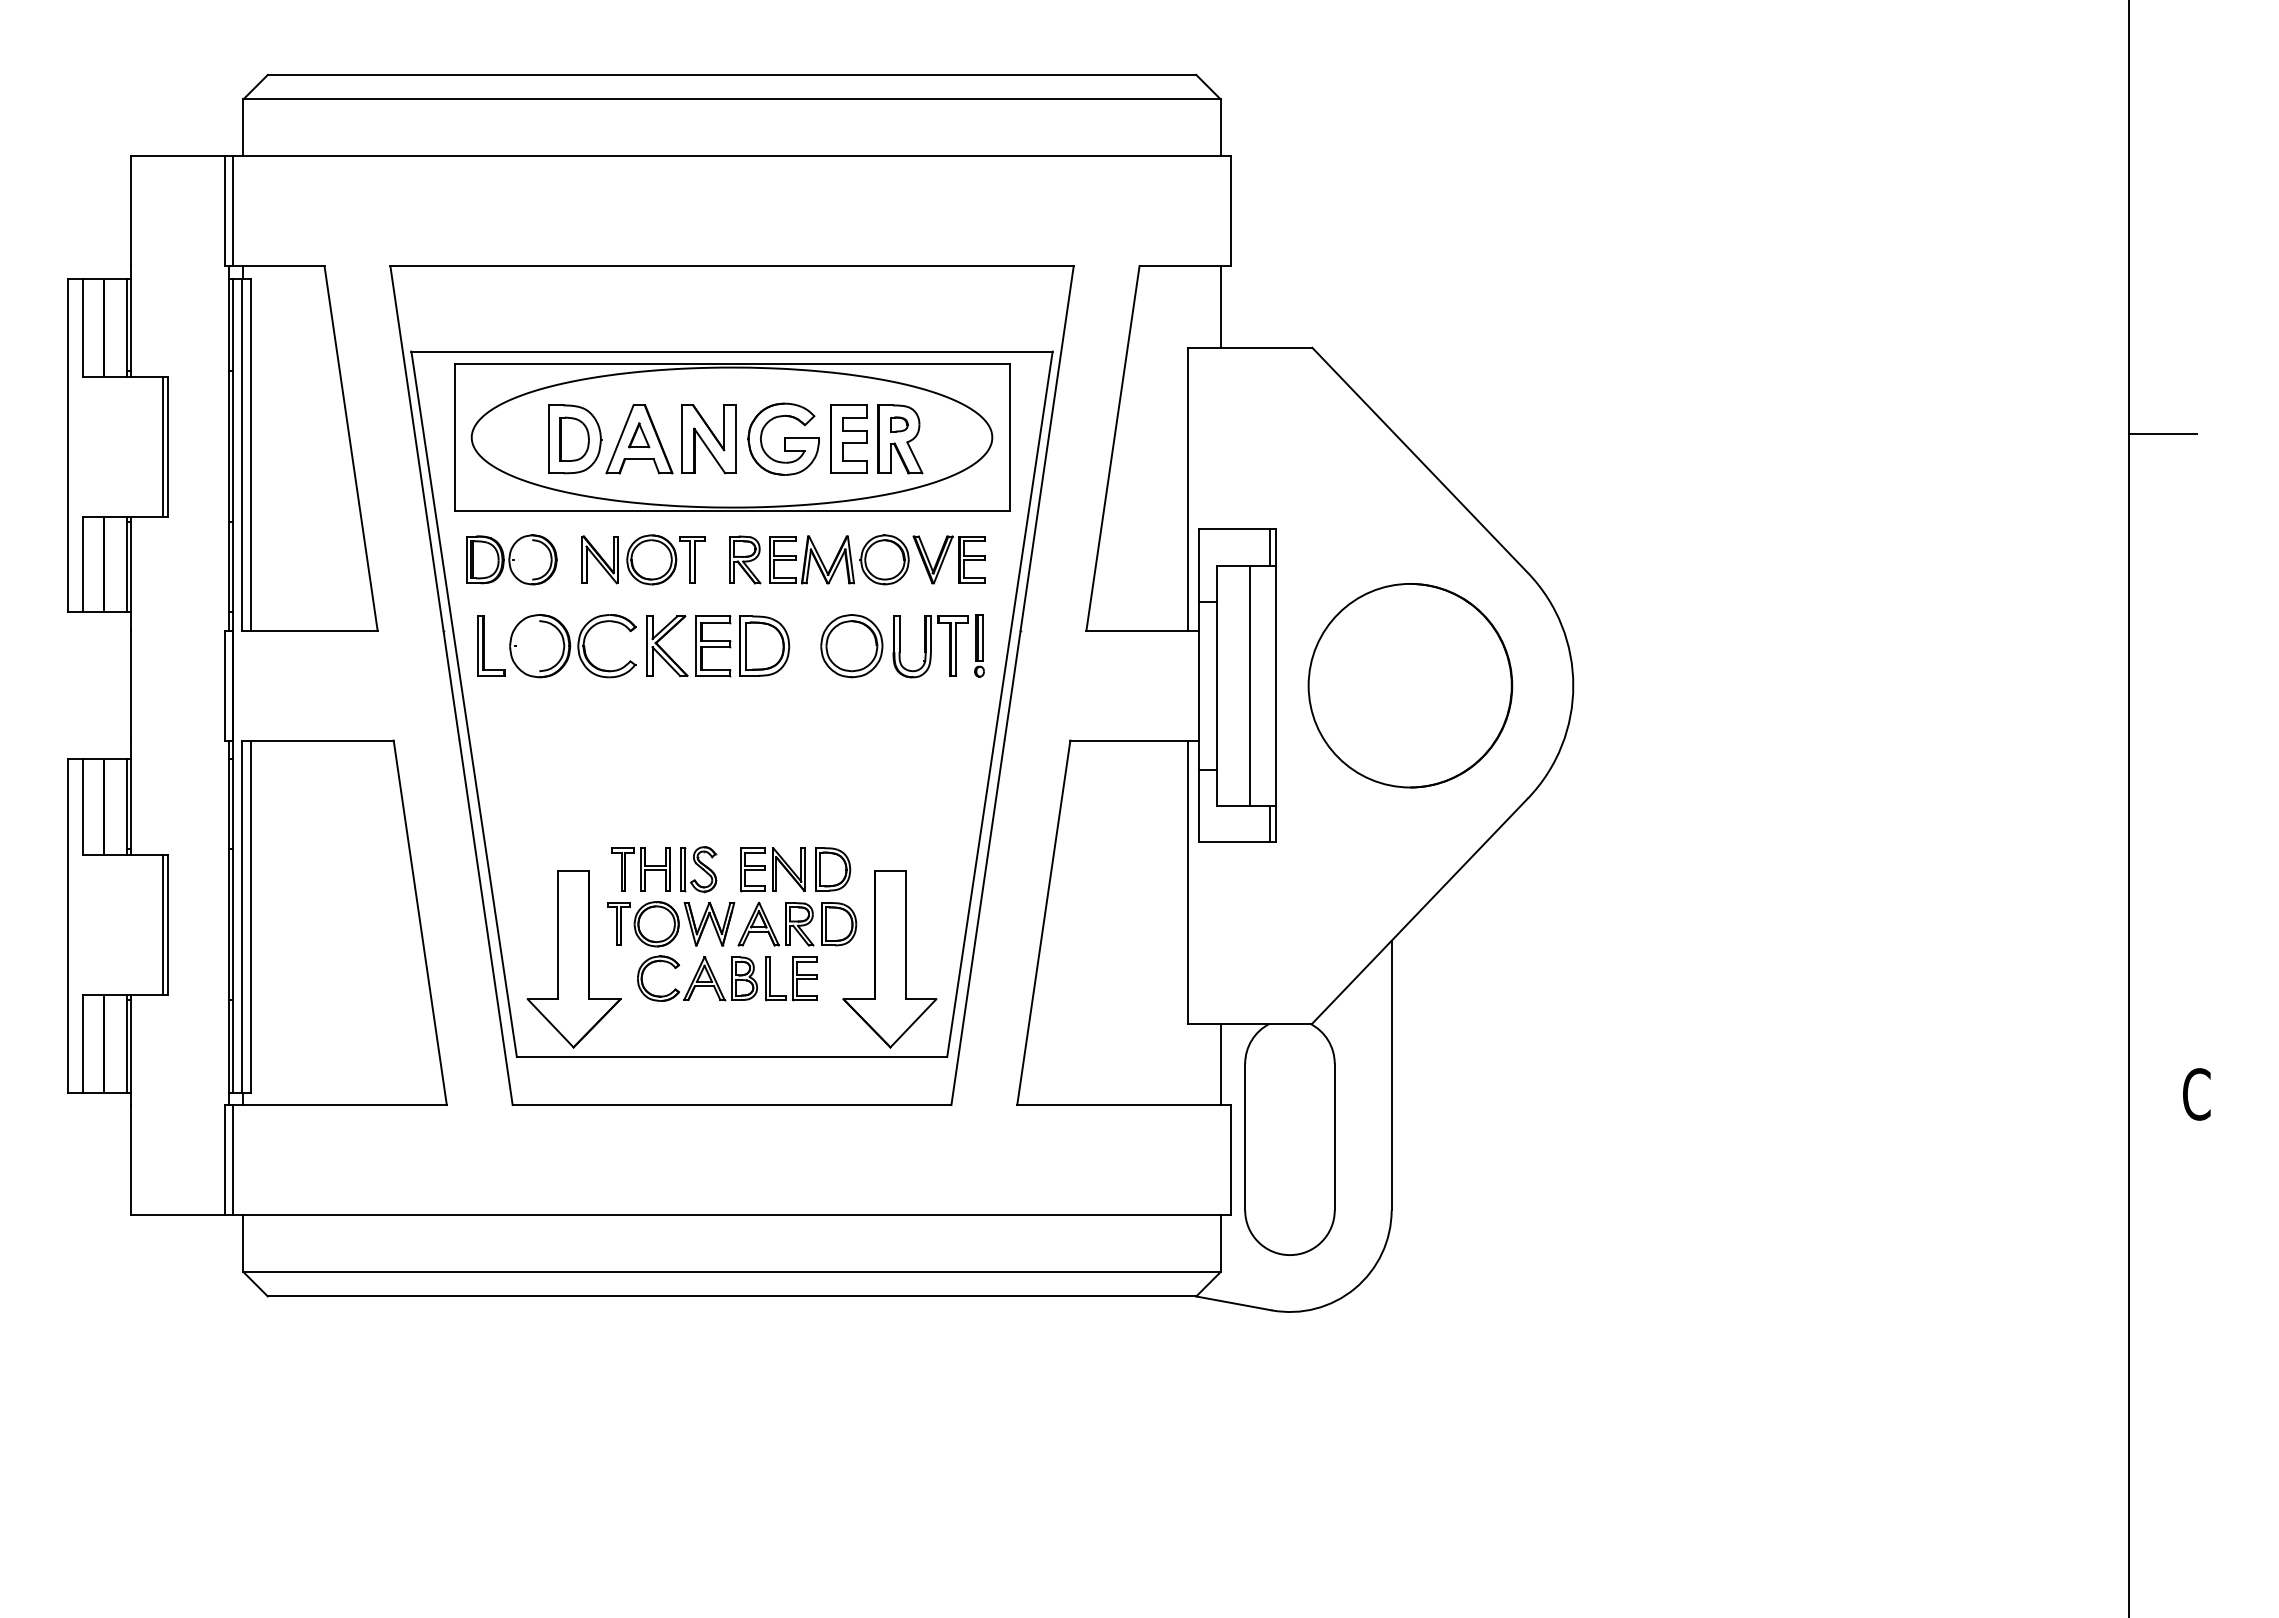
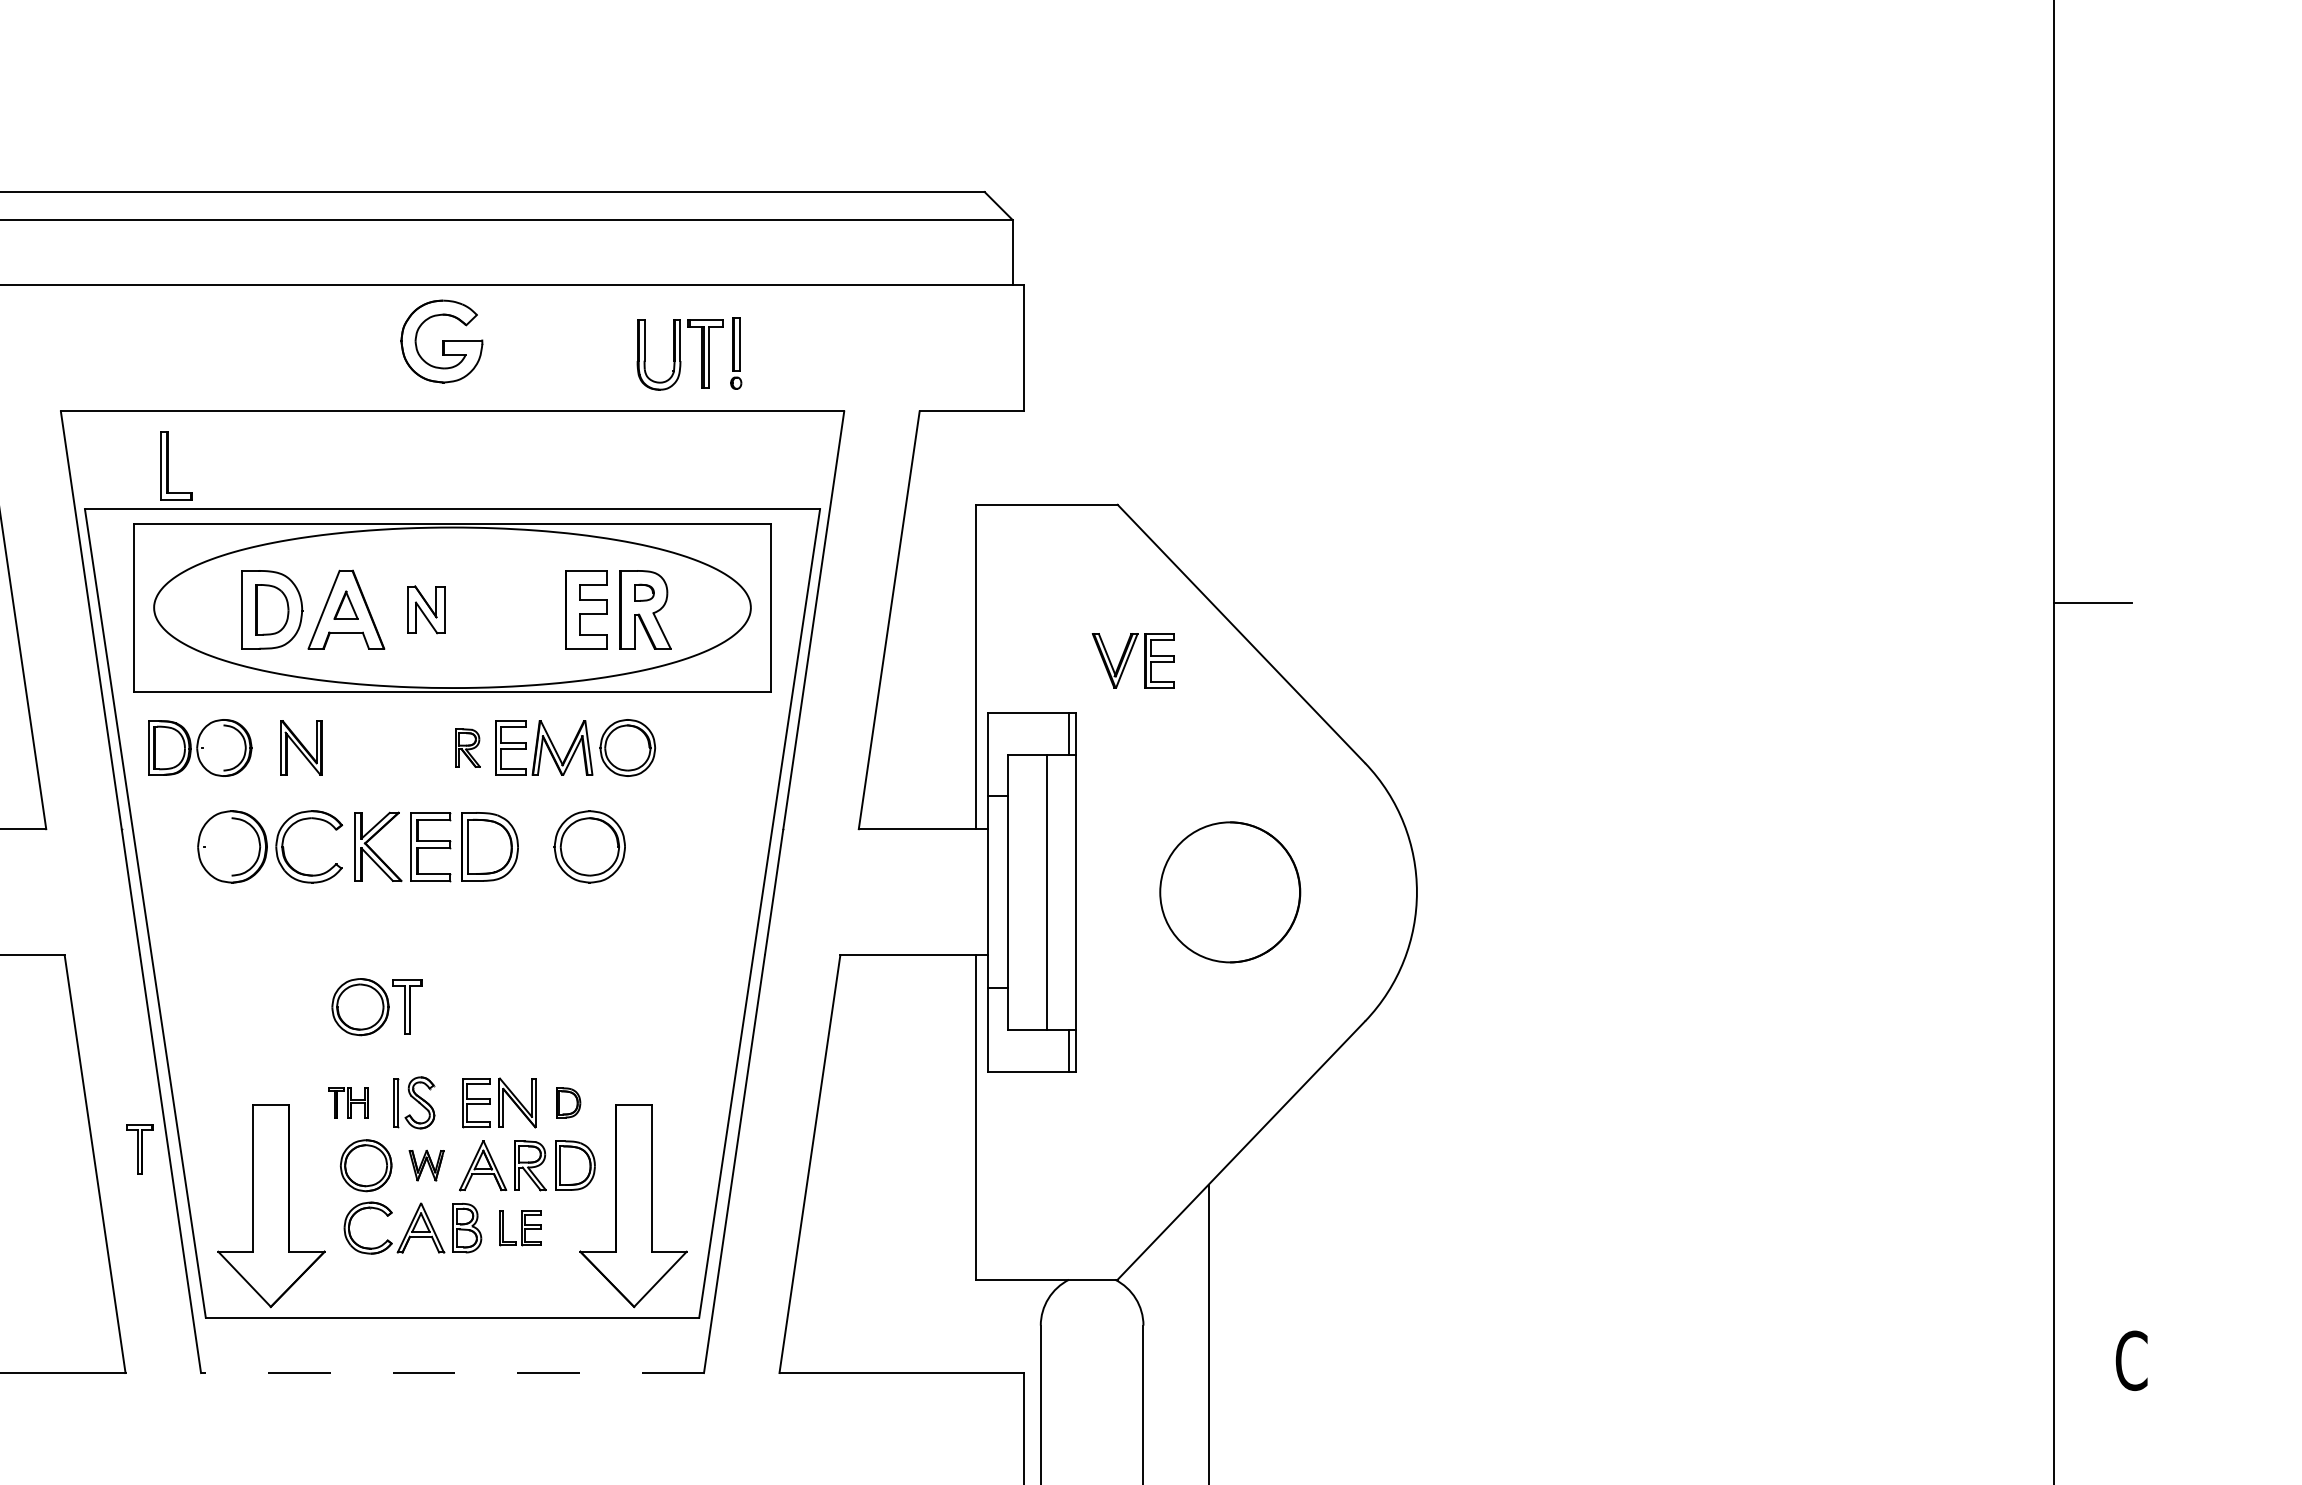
line: (1220, 306) -> (1012, 457), removed
part: (783, 438) -> (441, 340), moved
part: (708, 439) -> (425, 609), size x0.6
part: (665, 559) -> (376, 1006), moved
part: (745, 559) -> (467, 747), size x0.7
part: (948, 559) -> (1132, 660), moved
part: (484, 645) -> (168, 465), moved
part: (931, 646) -> (681, 354), moved
part: (1410, 685) -> (1230, 892), size x0.6
part: (640, 869) -> (347, 1102), size x0.6
part: (833, 869) -> (568, 1102), size x0.6
part: (618, 923) -> (138, 1148), moved
part: (709, 923) -> (426, 1164), size x0.6
part: (791, 978) -> (520, 1227), size x0.7
line: (1220, 1064) -> (1012, 1326), removed
line: (731, 1105) -> (451, 1373), solid -> dashed

